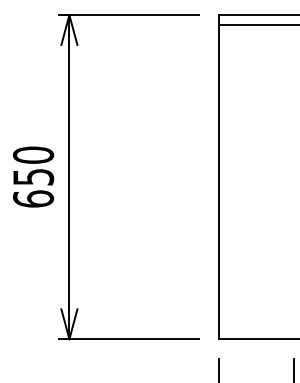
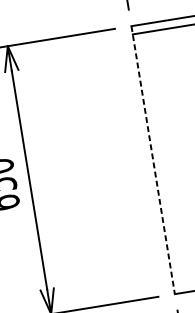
line: (219, 177) -> (153, 160), solid -> dashed

